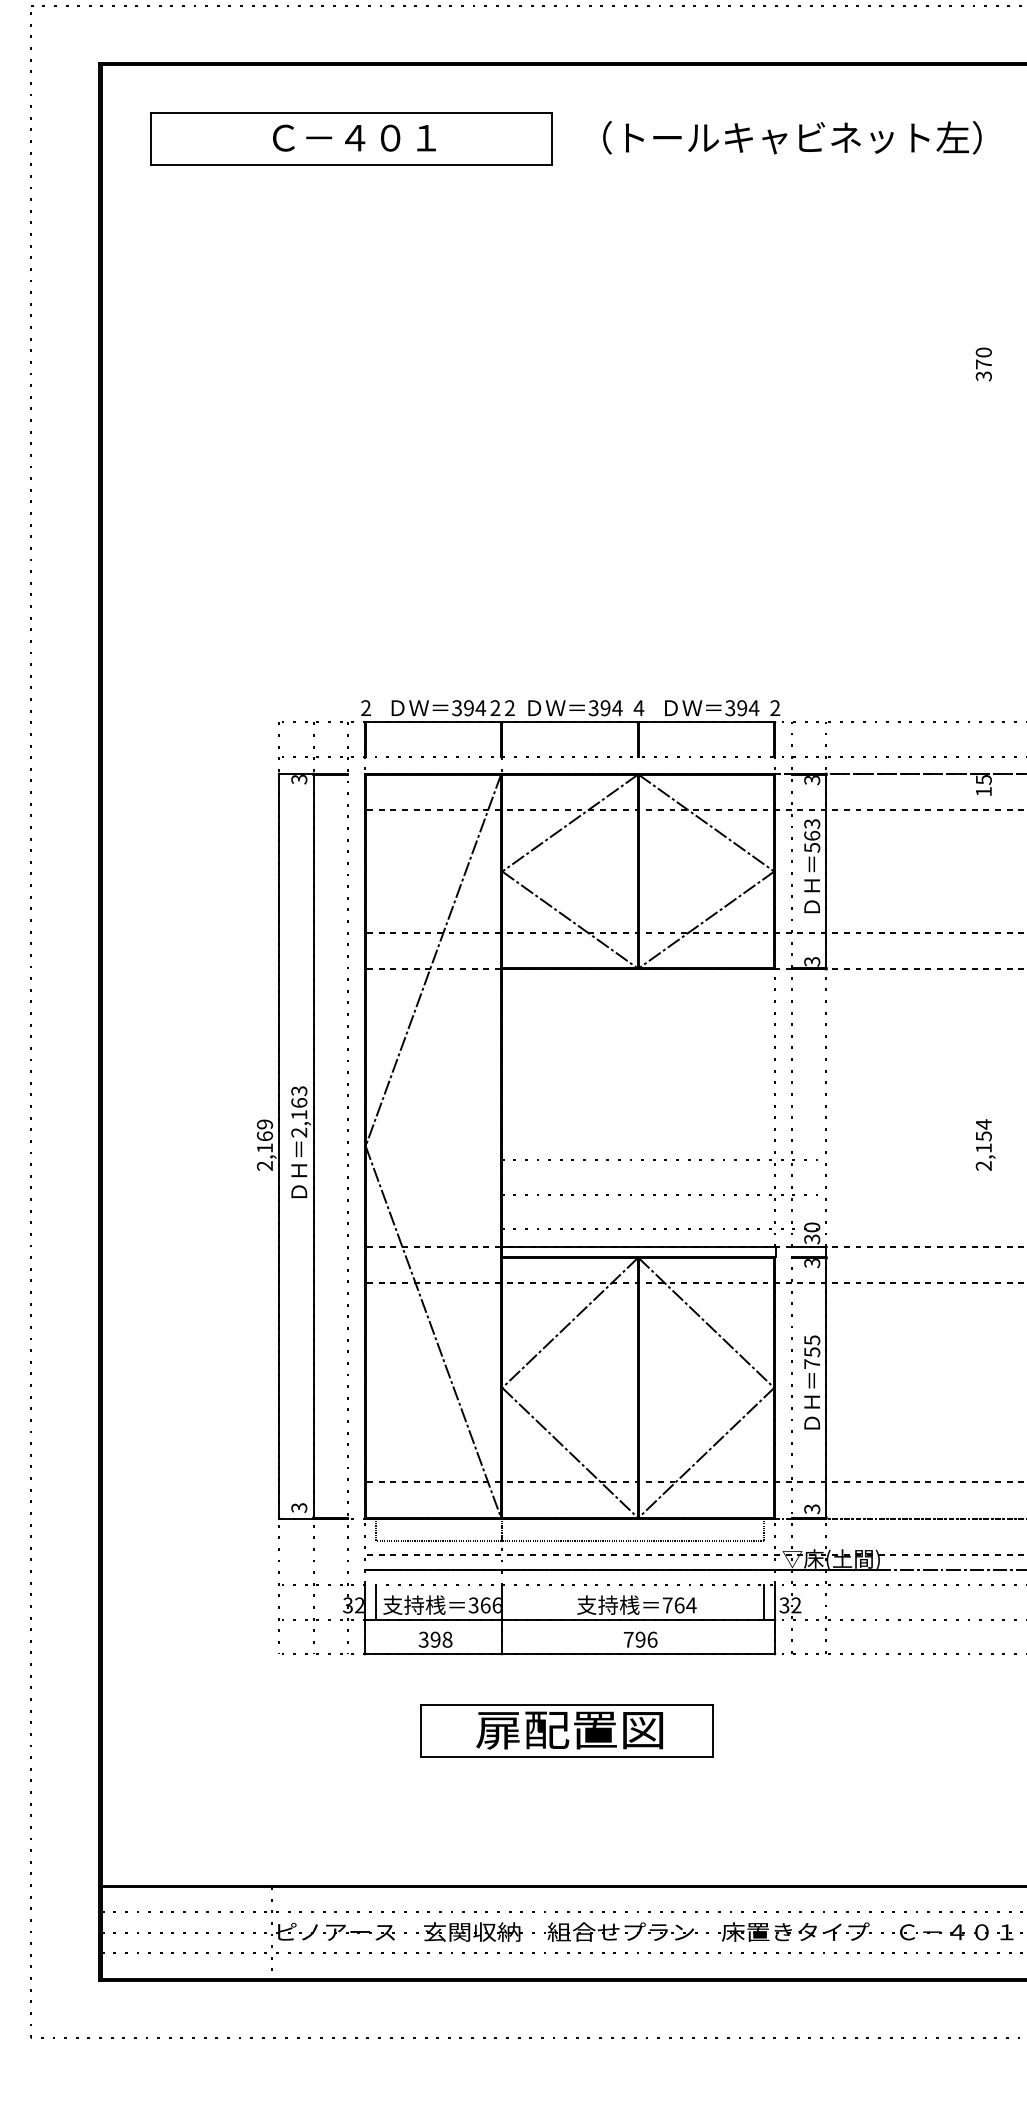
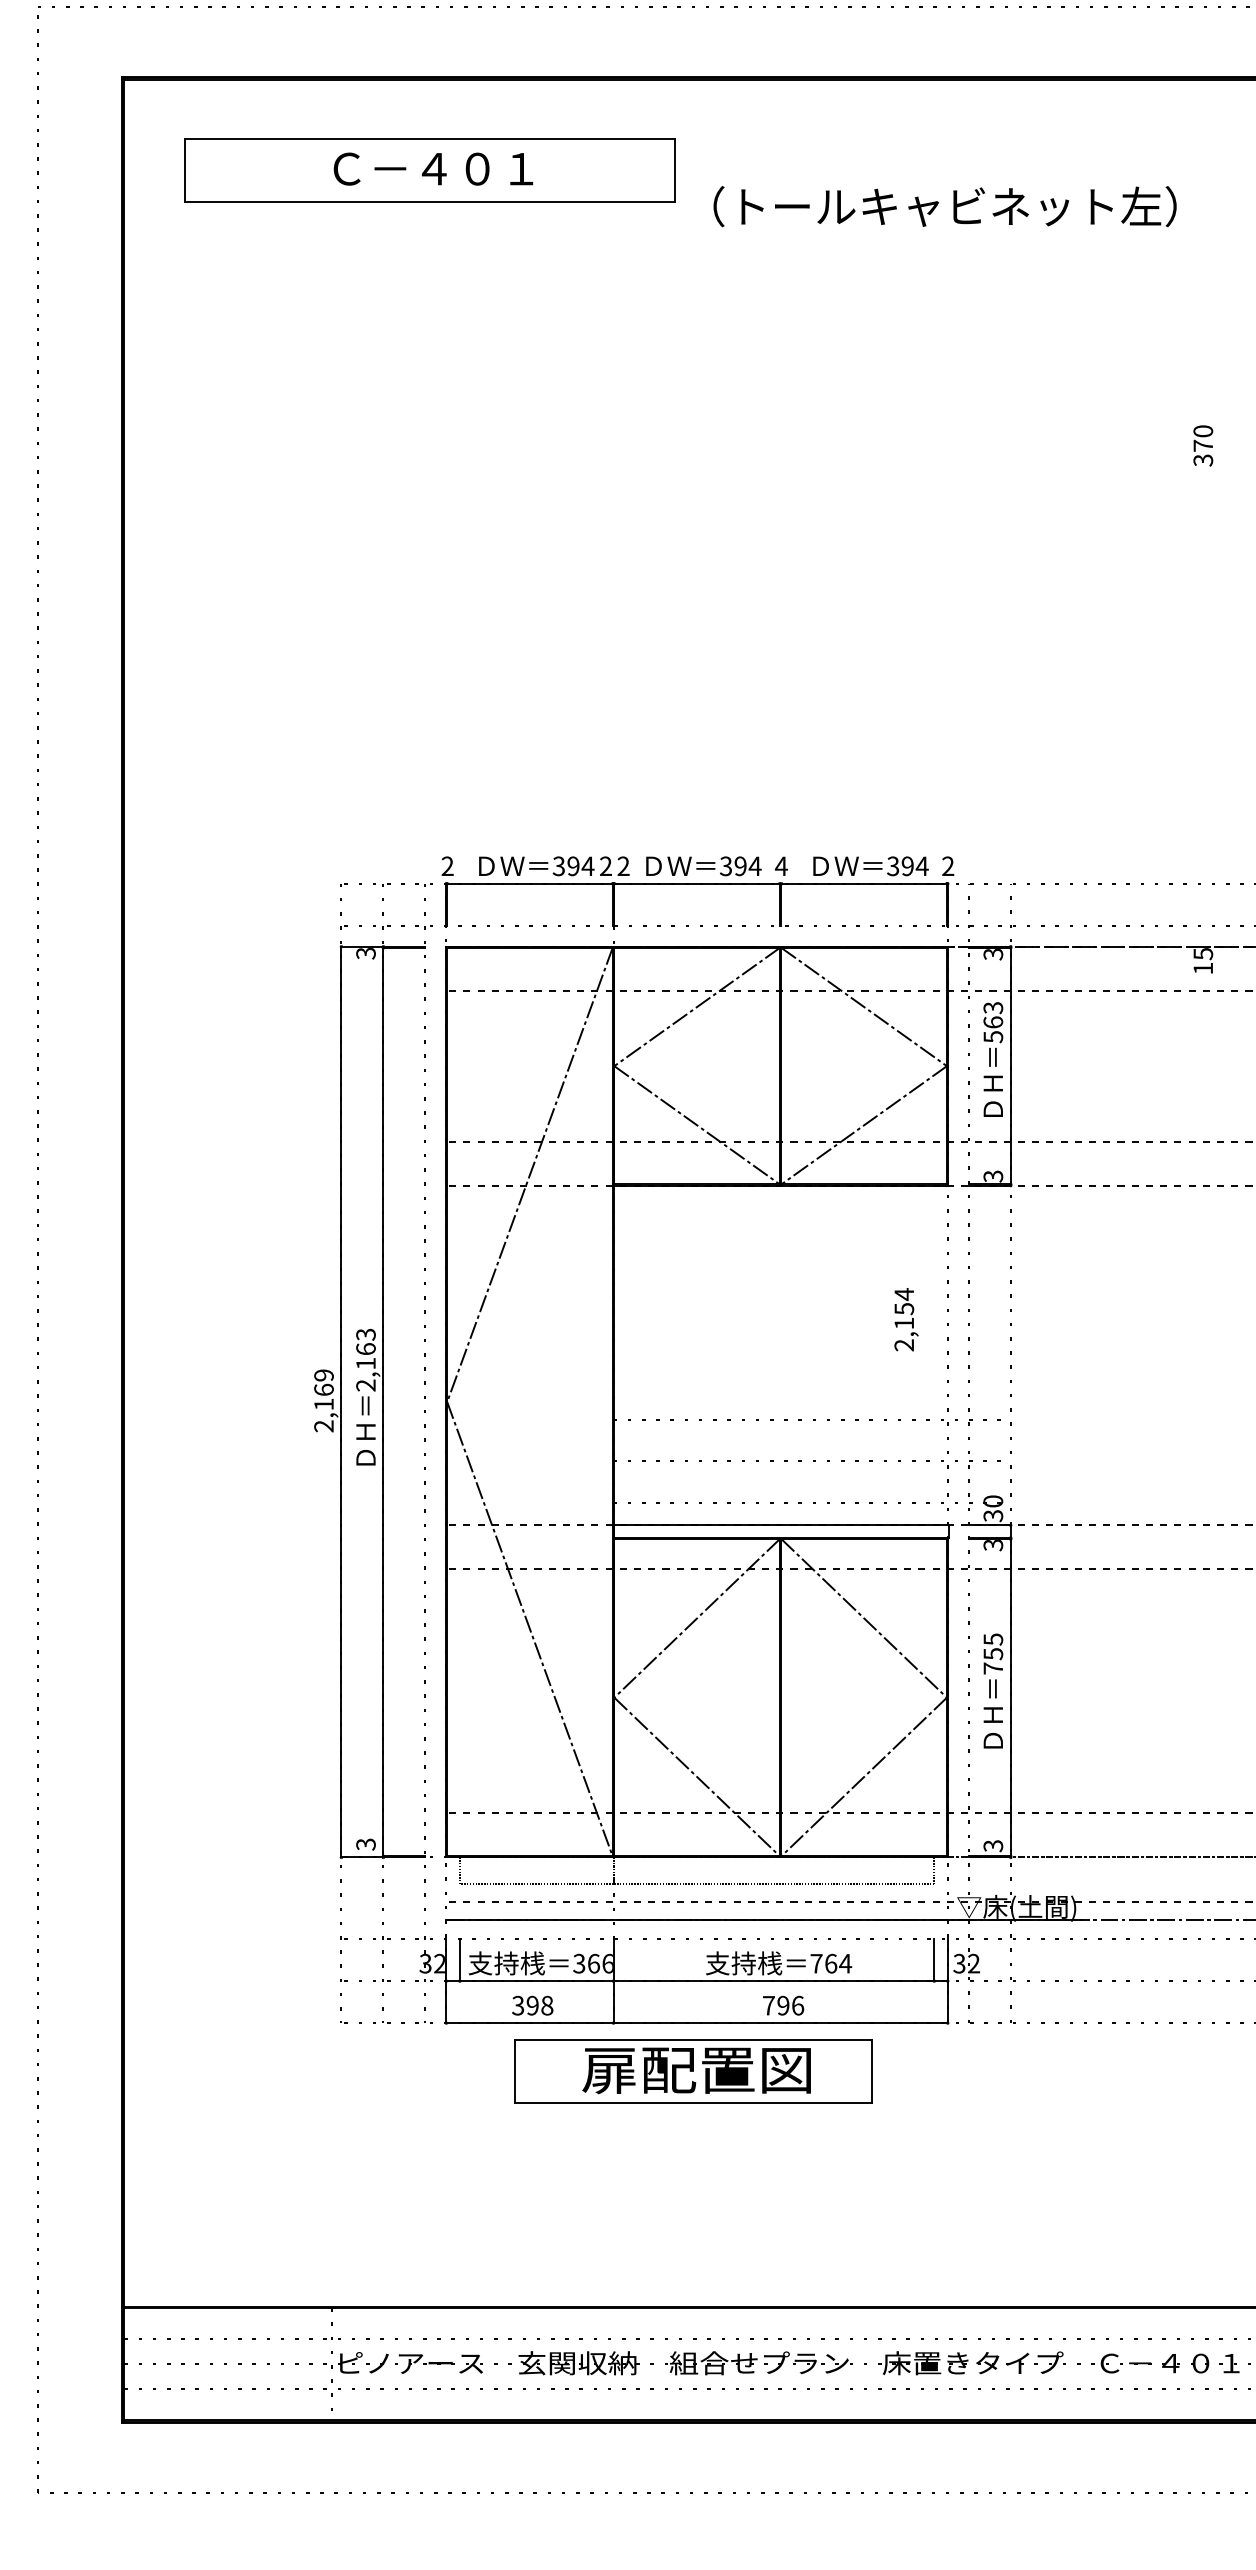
text: (791, 137) -> (944, 206), moved
text: (985, 1144) -> (906, 1319), moved
part: (567, 1731) -> (693, 2071), moved

